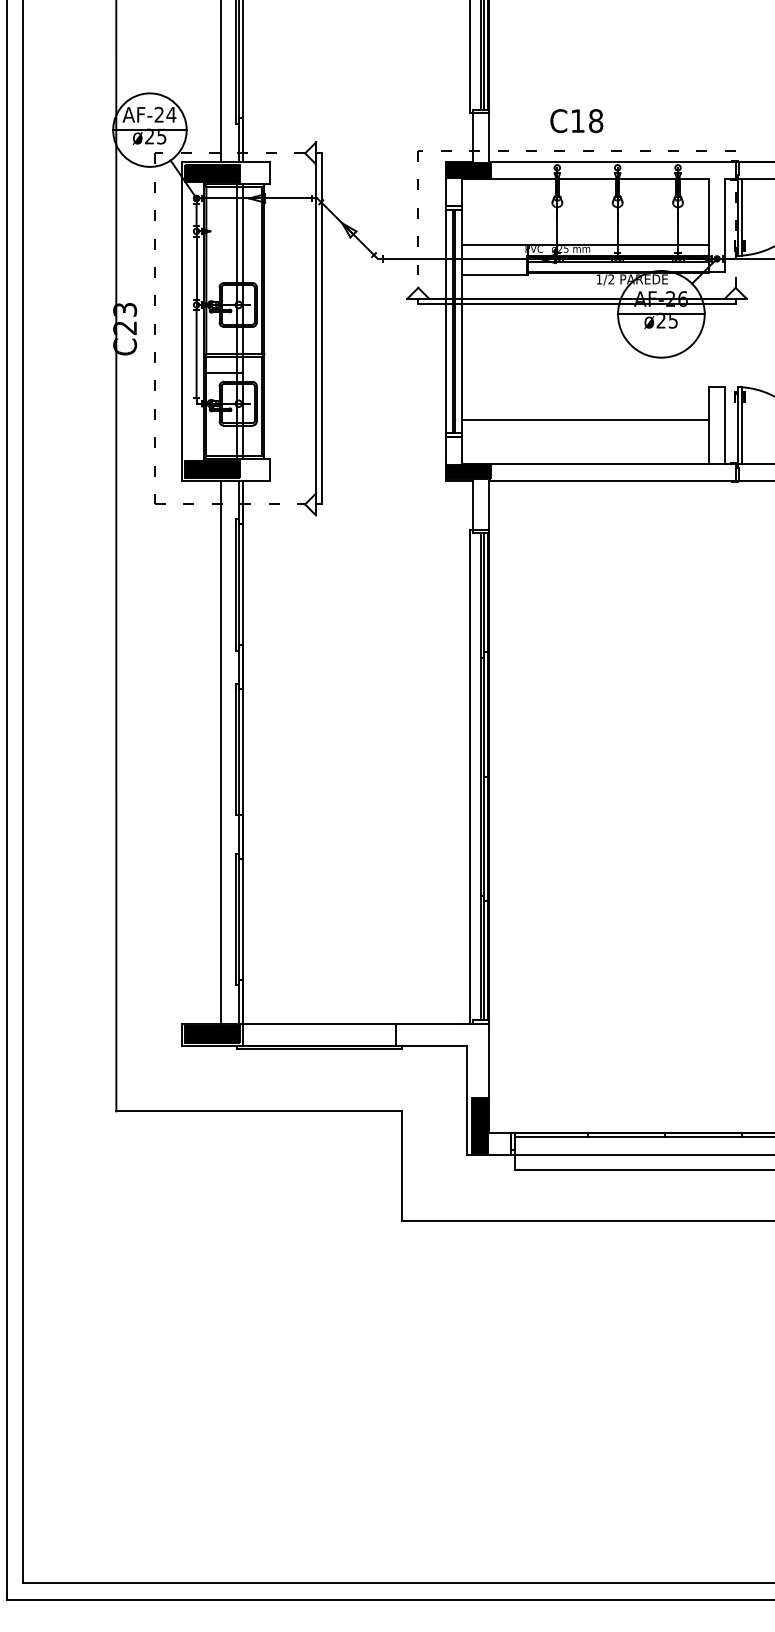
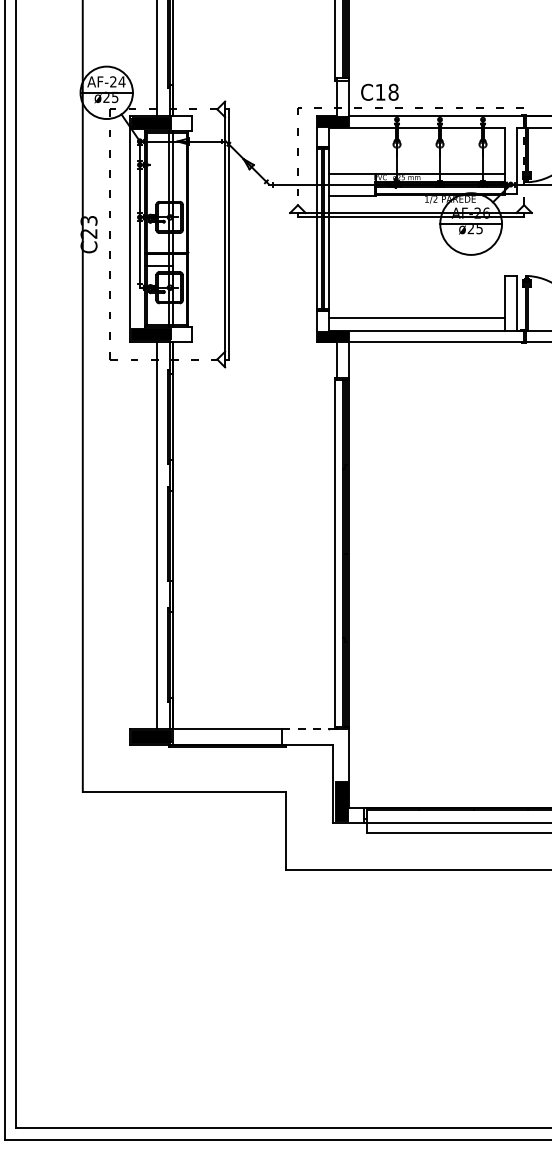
text: (576, 119) -> (379, 91), moved
line: (584, 420) -> (416, 318), moved
line: (430, 1023) -> (306, 729), solid -> dashed

